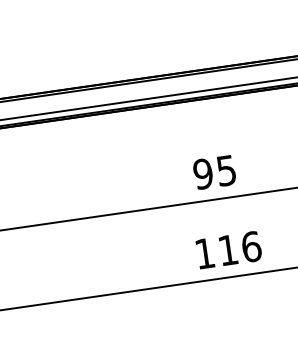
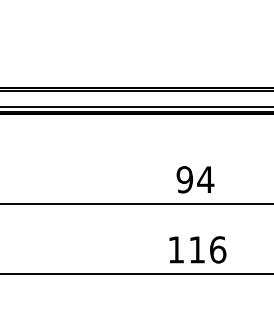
text: (226, 170) -> (205, 179), 95 -> 94

